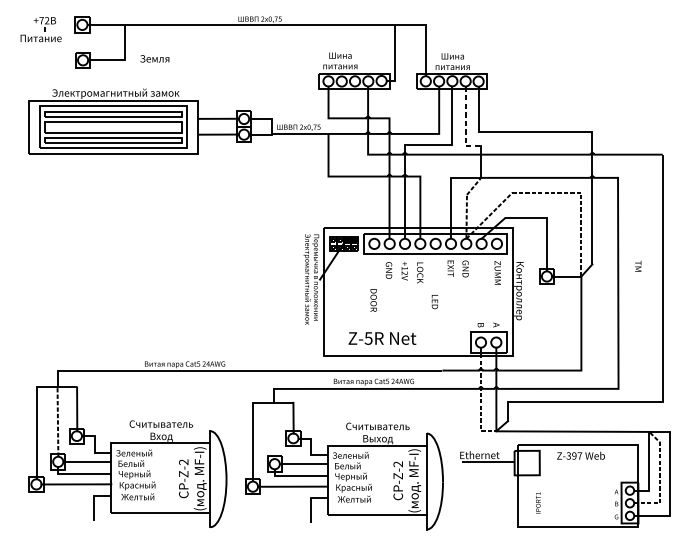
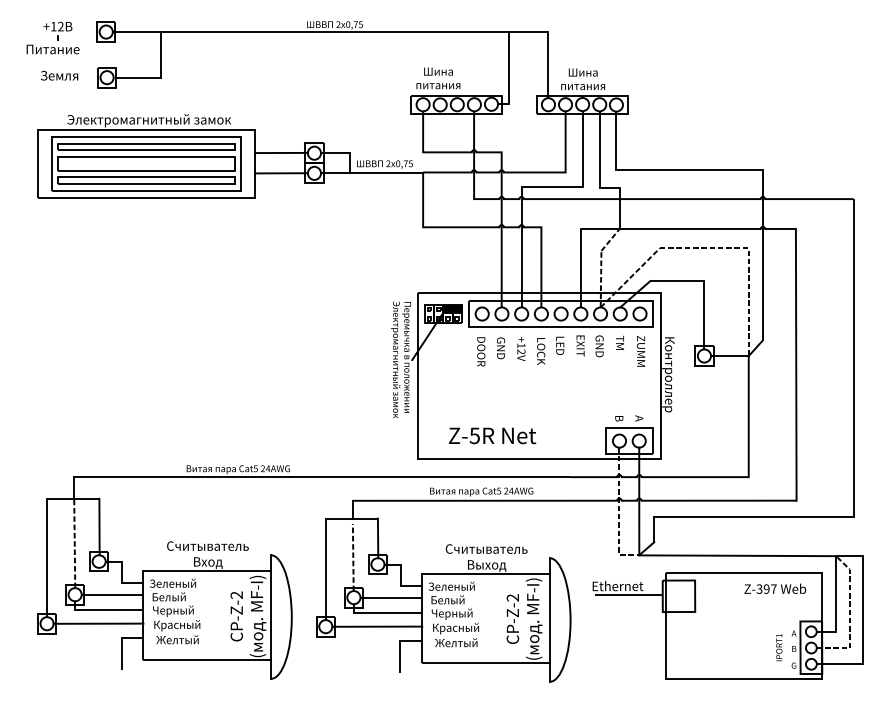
text: (41, 20) -> (53, 26), +72 -> +12
text: (154, 58) -> (59, 75), moved
line: (465, 124) -> (599, 160), dashed -> solid
text: (637, 266) -> (619, 342), moved
text: (373, 300) -> (481, 351), moved
text: (435, 301) -> (560, 345), moved
line: (273, 432) -> (352, 557), added
text: (581, 455) -> (775, 588), moved
text: (538, 502) -> (779, 647), moved

